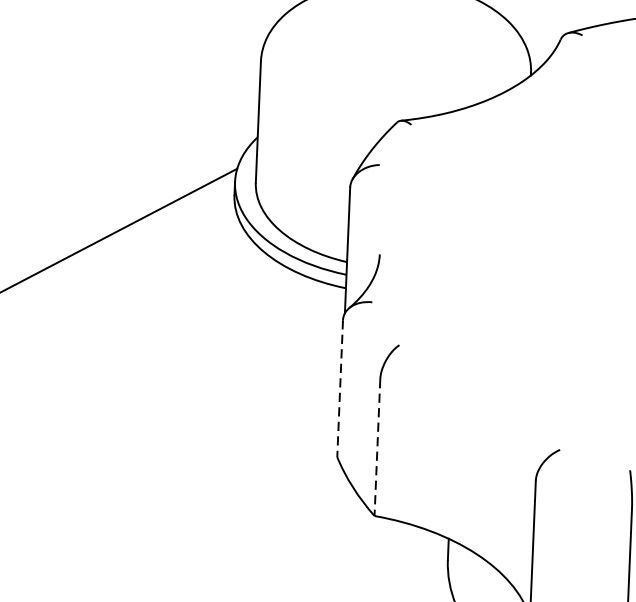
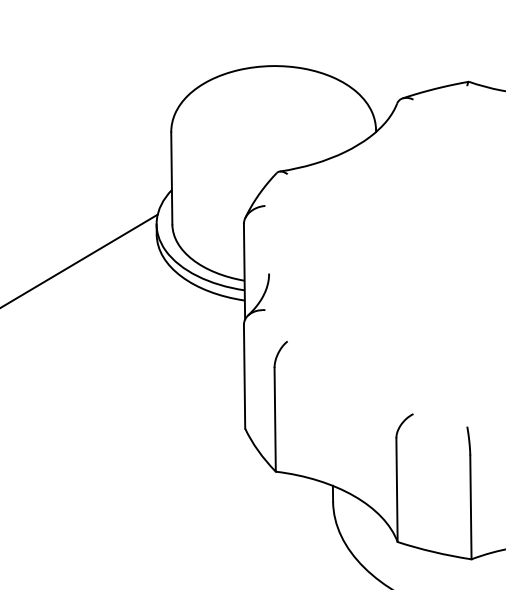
line: (340, 388) -> (244, 376), dashed -> solid
line: (377, 447) -> (275, 419), dashed -> solid

